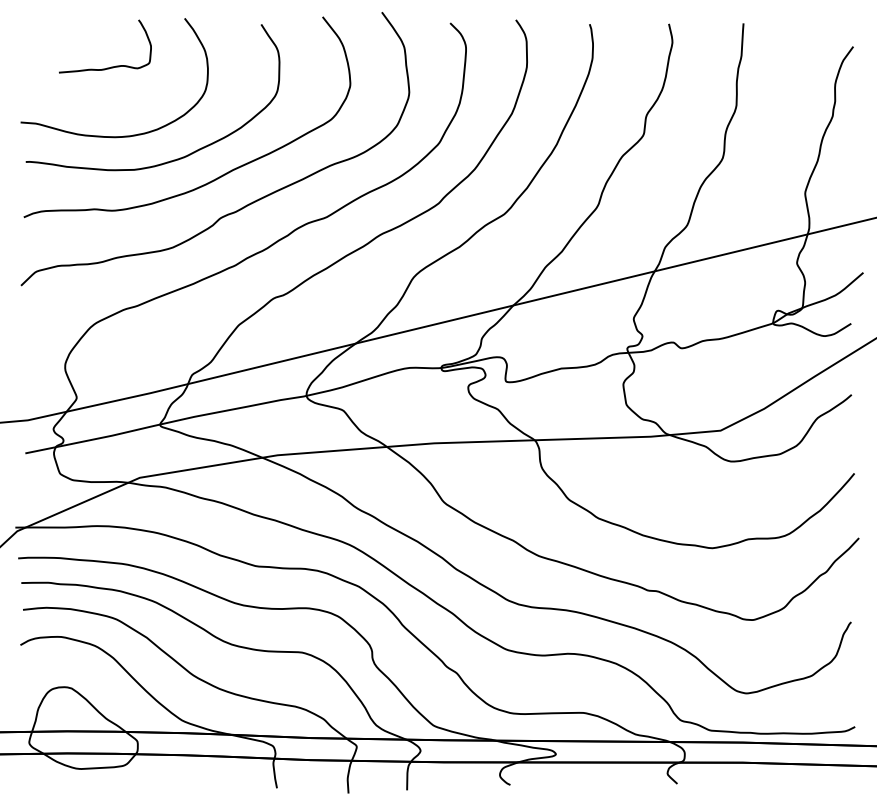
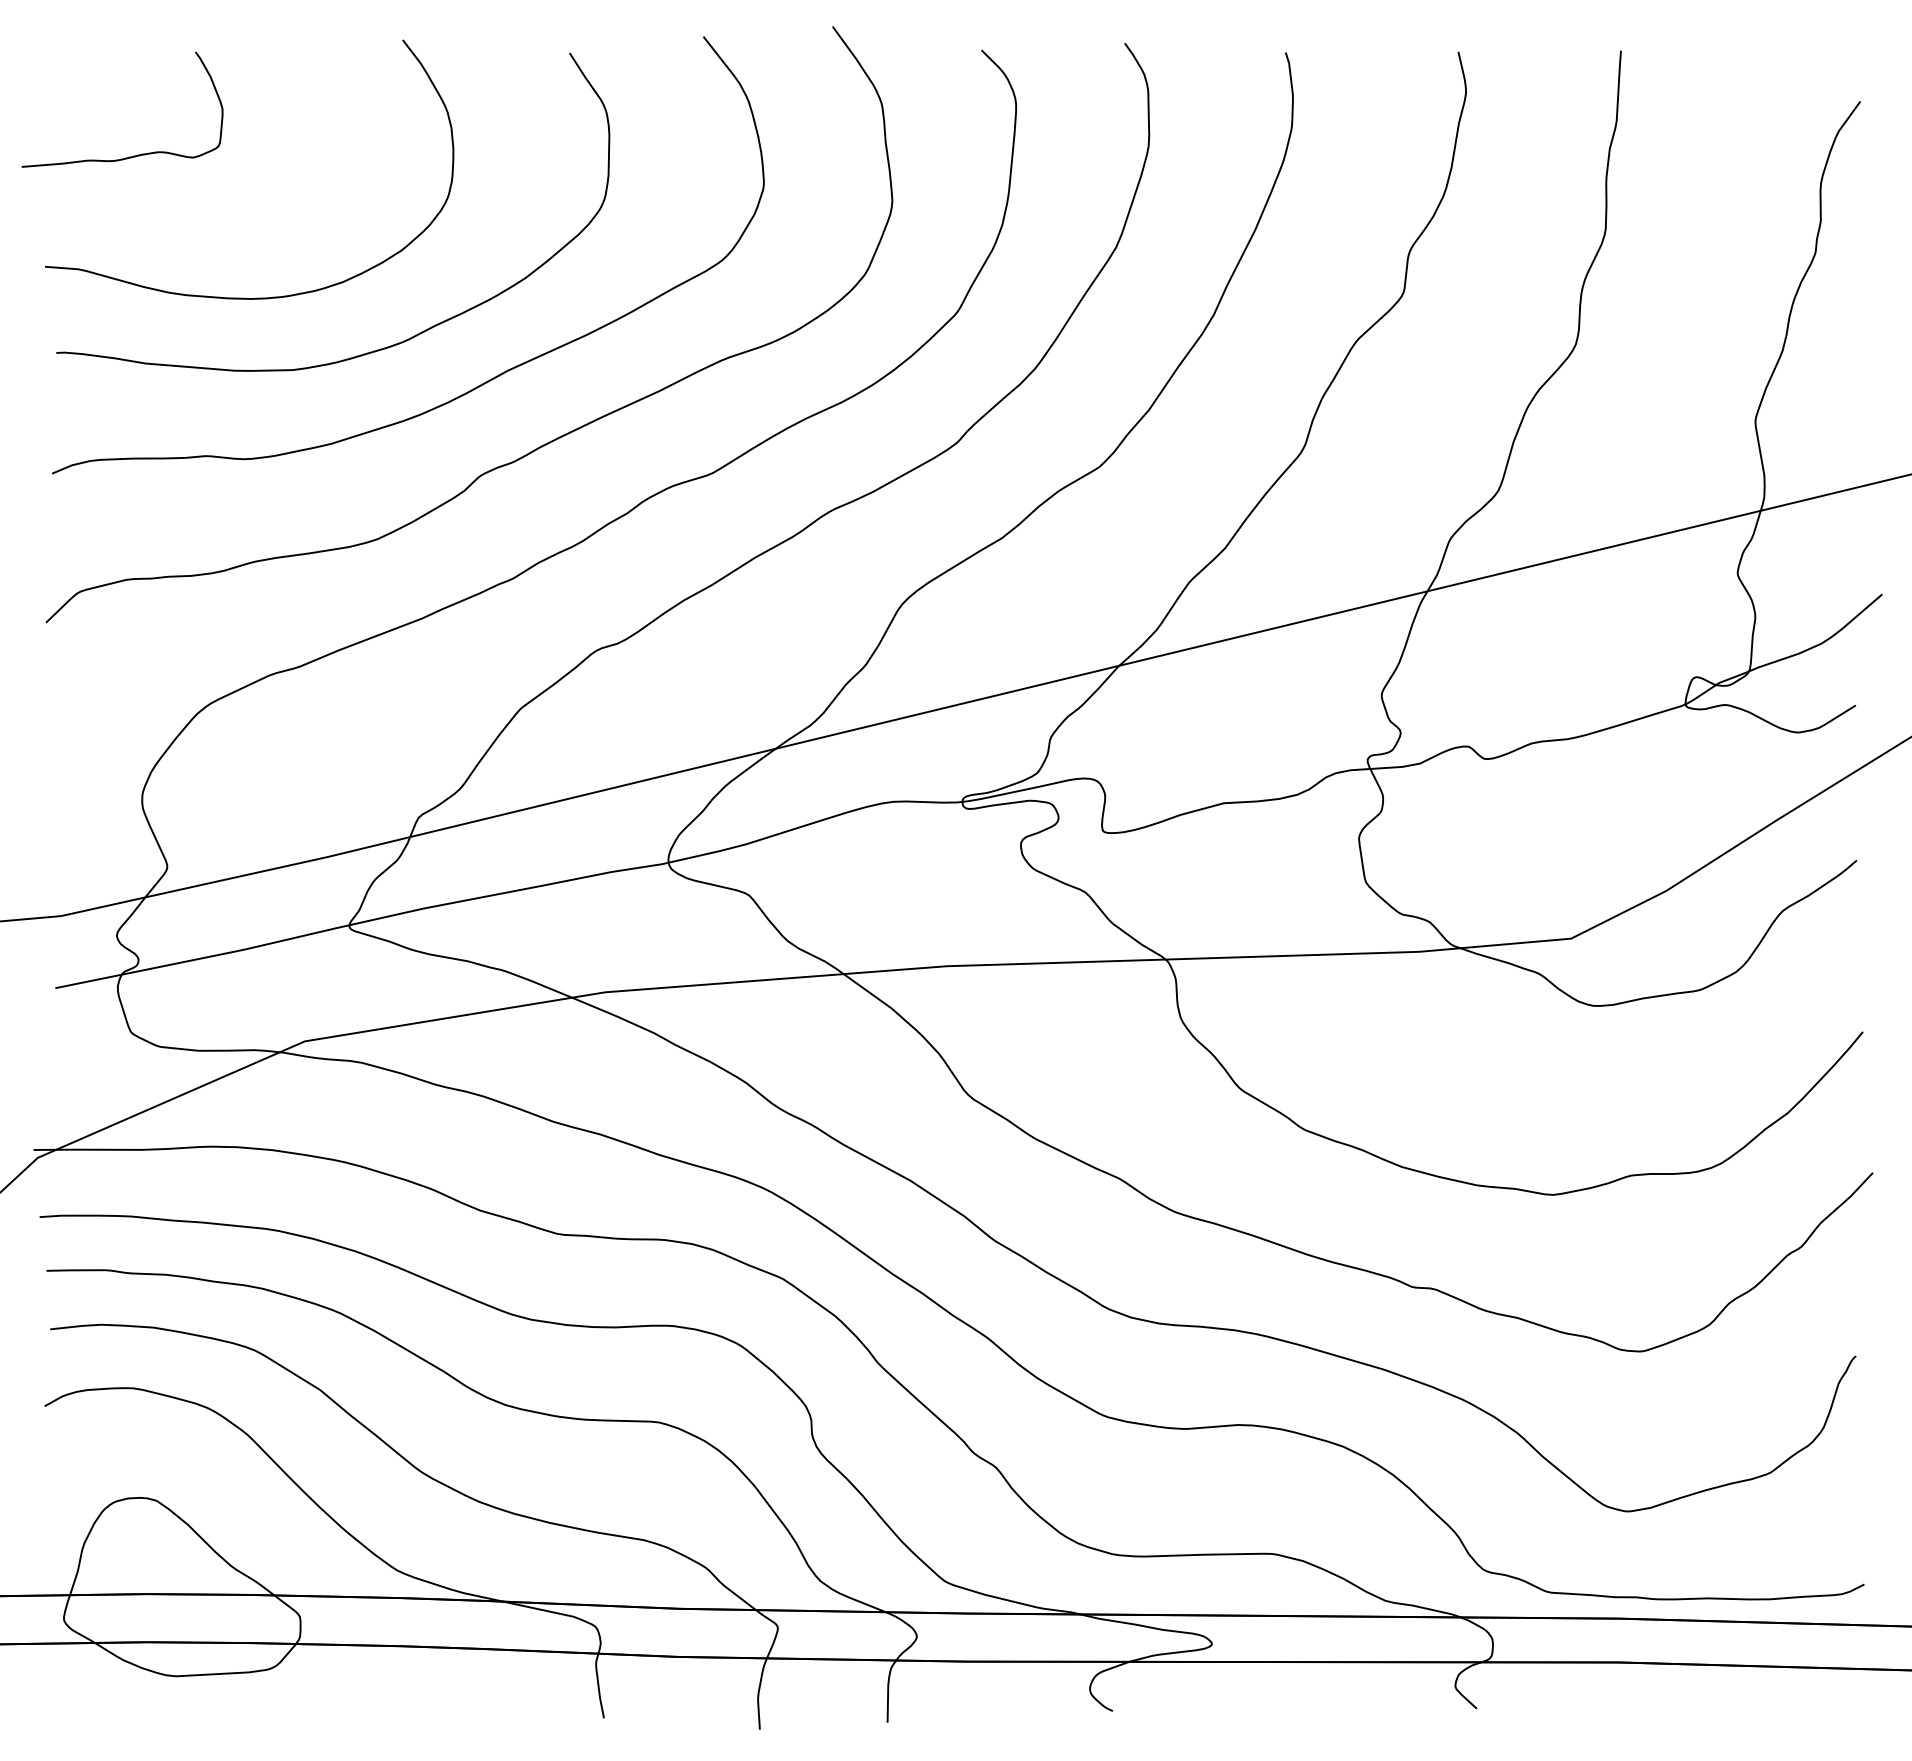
curve: (111, 66) -> (136, 153), moved

